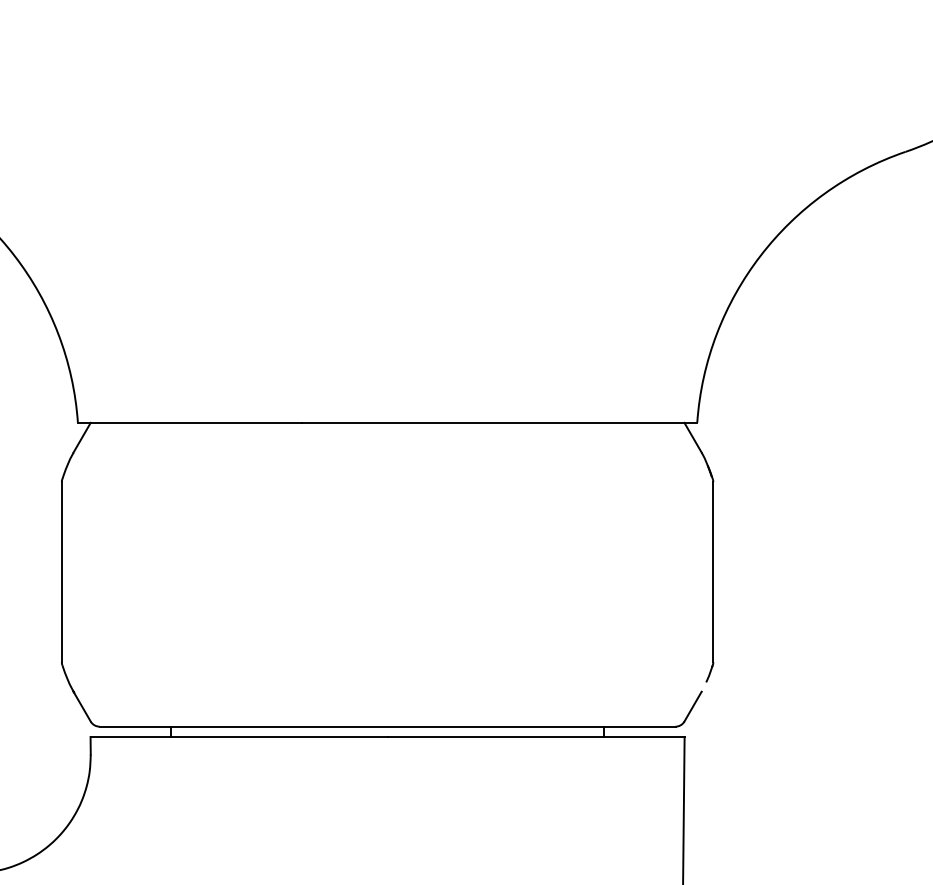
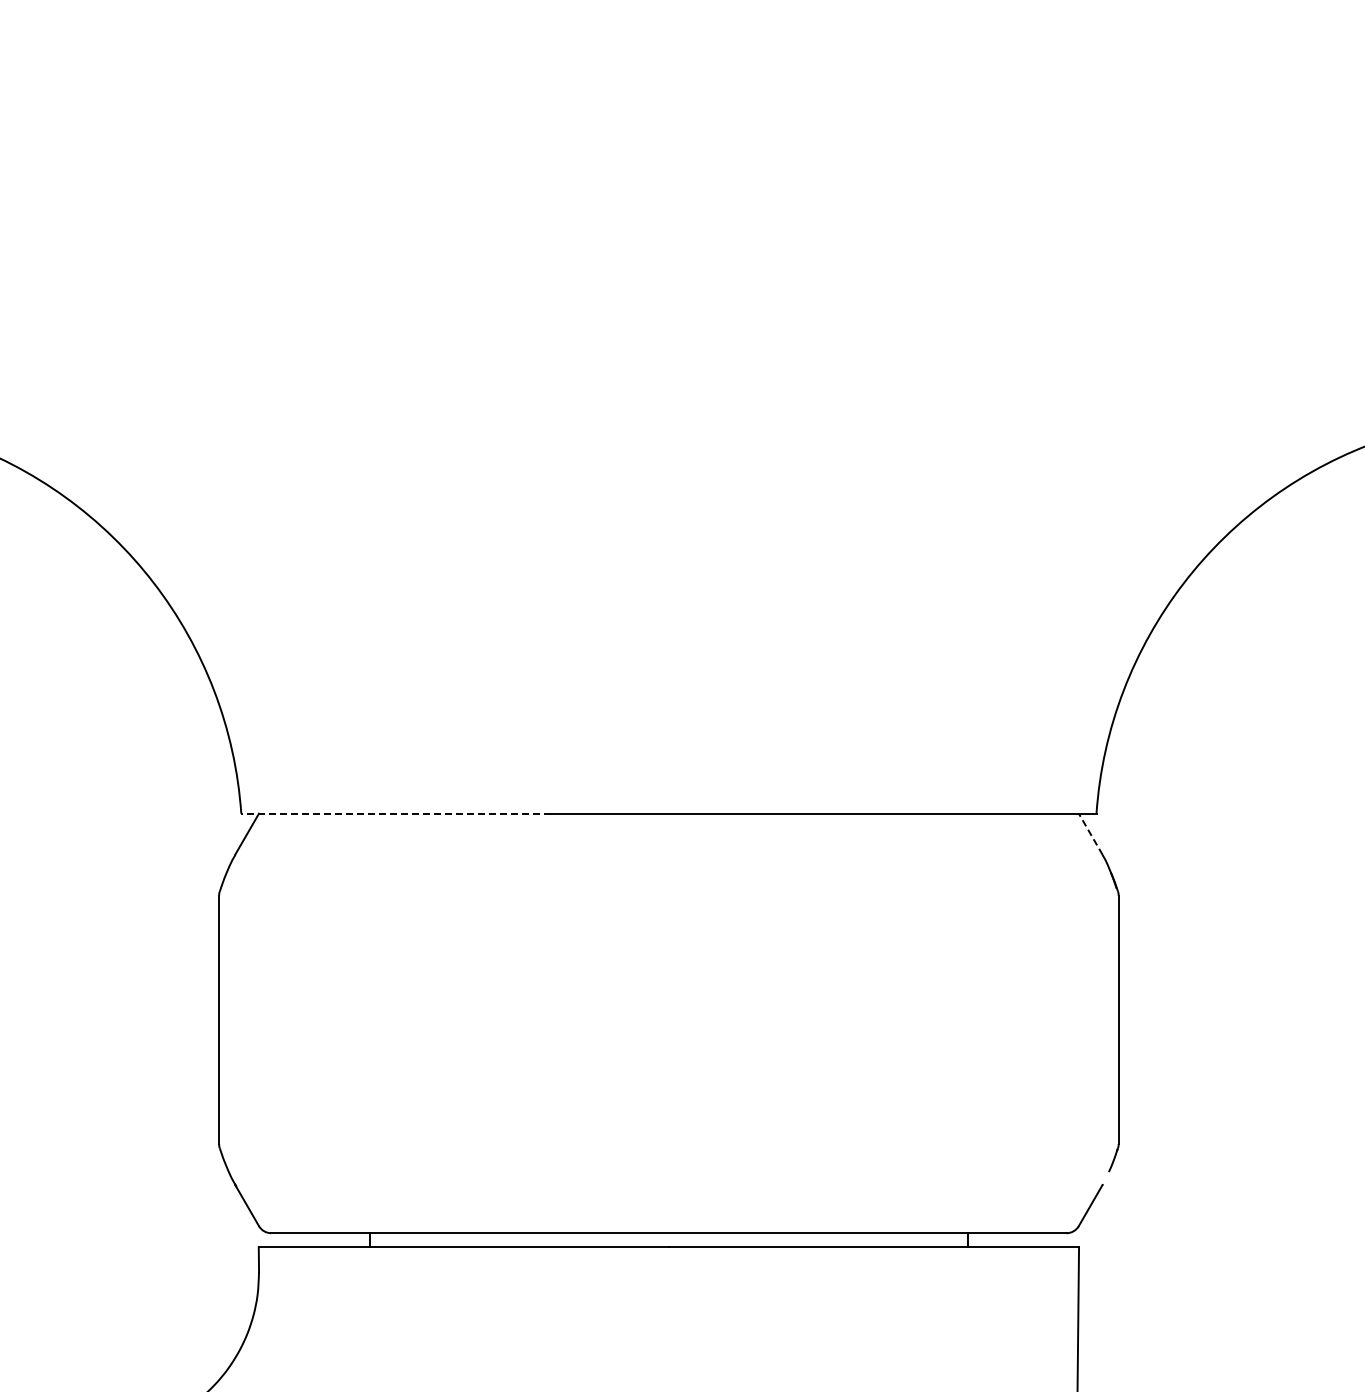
line: (190, 422) -> (396, 813), solid -> dashed
line: (692, 437) -> (1090, 834), solid -> dashed

